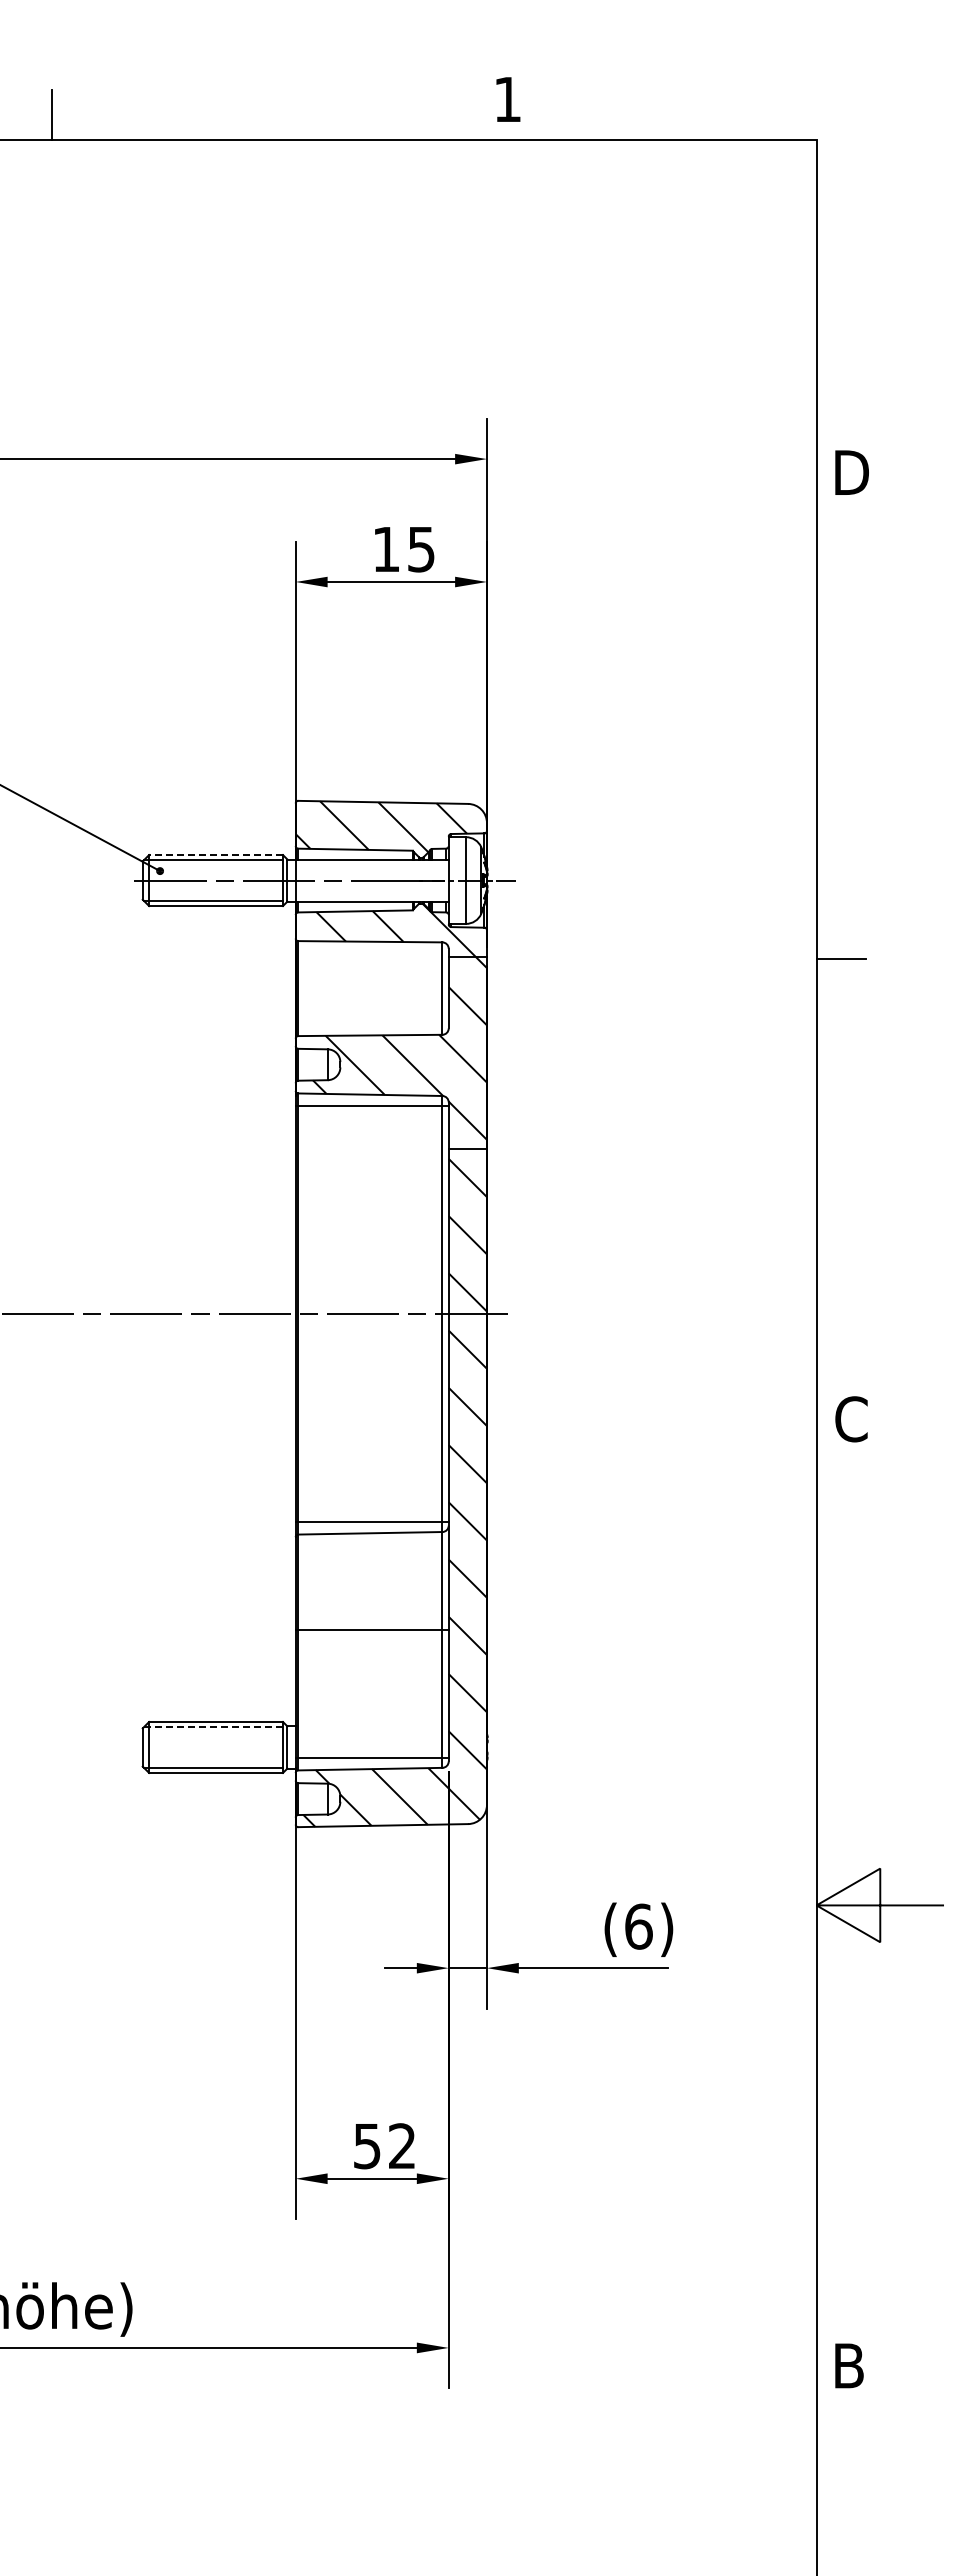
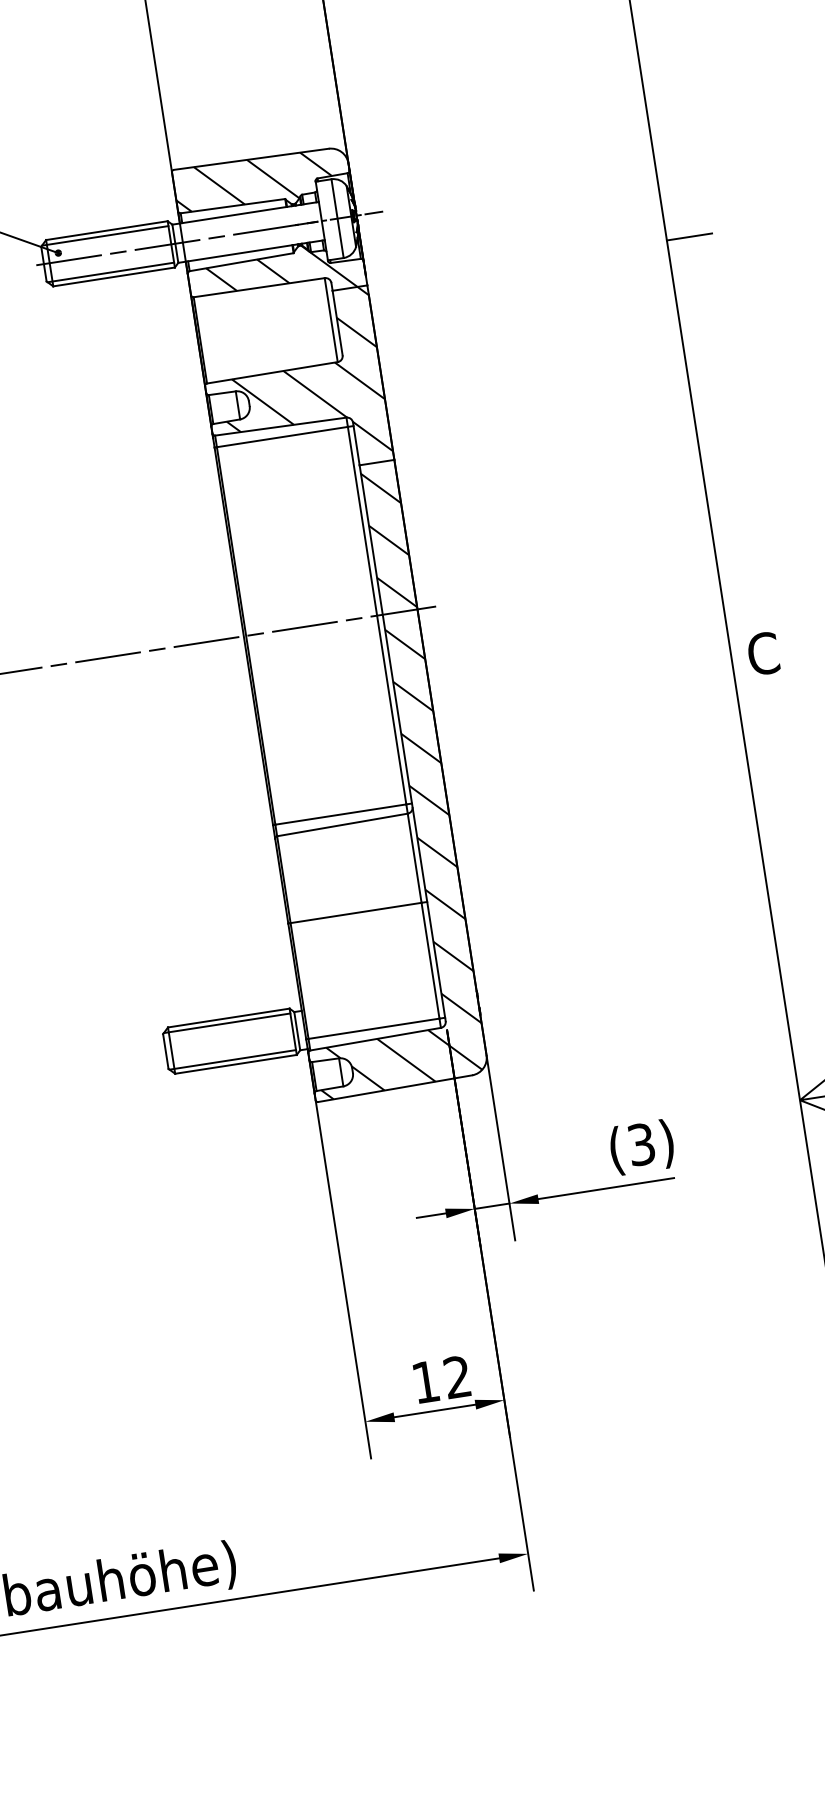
line: (216, 855) -> (107, 230), dashed -> solid
line: (213, 1727) -> (227, 1023), dashed -> solid
text: (638, 1926) -> (641, 1144), (6) -> (3)
text: (367, 2146) -> (426, 1382), 52 -> 12

